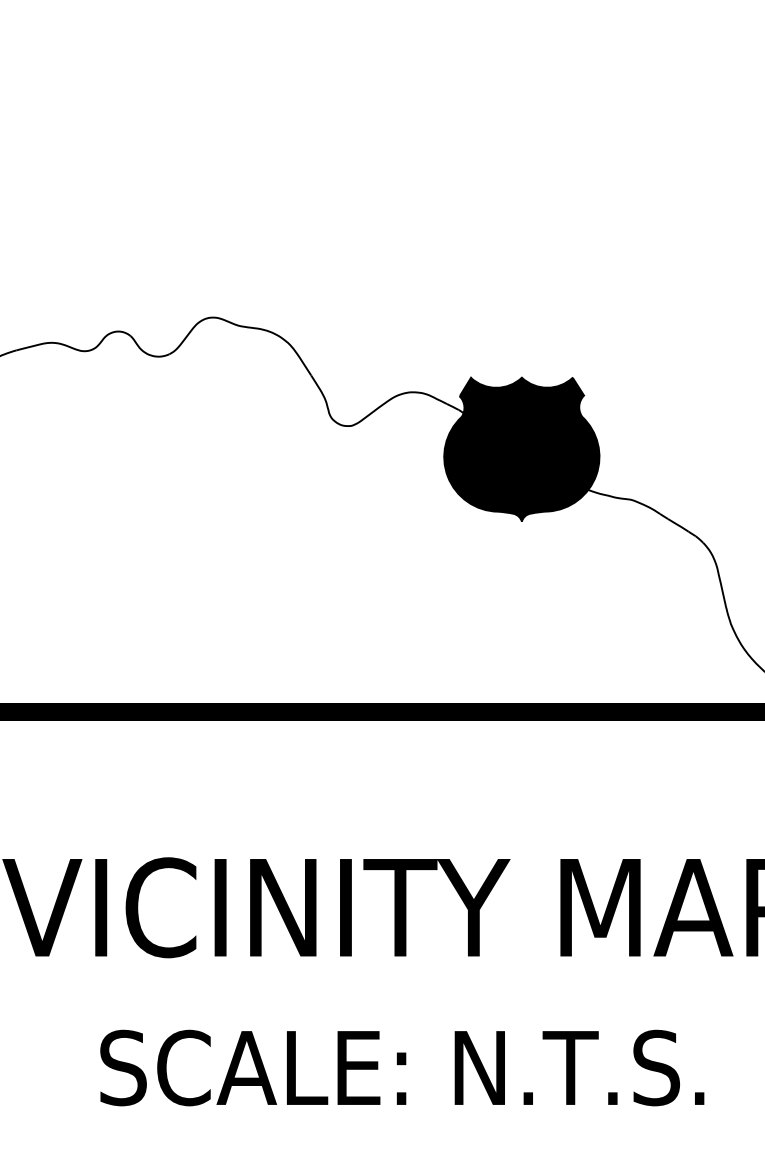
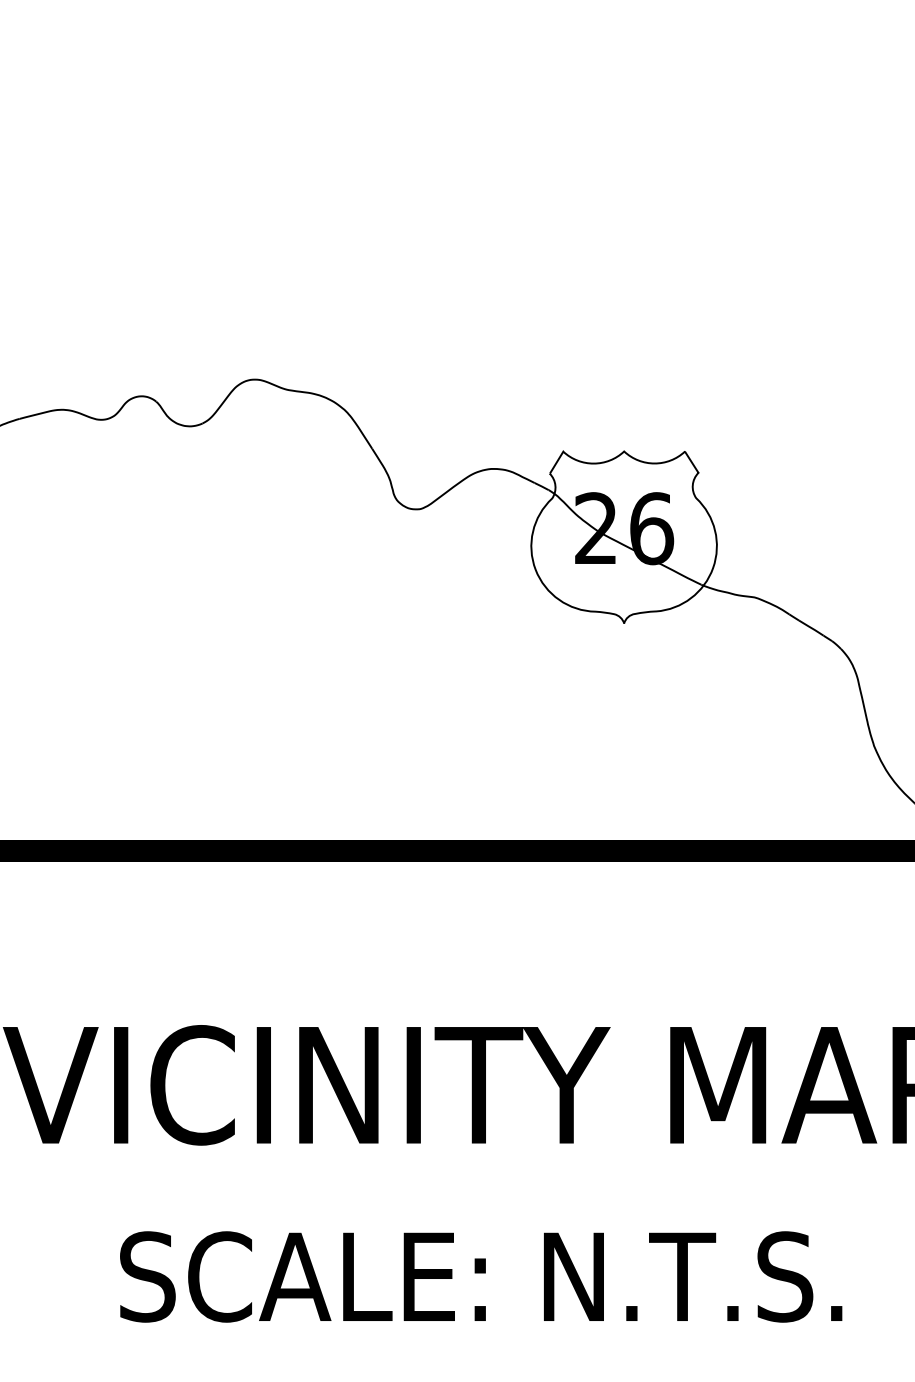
fill: (521, 449) -> (623, 537), removed

